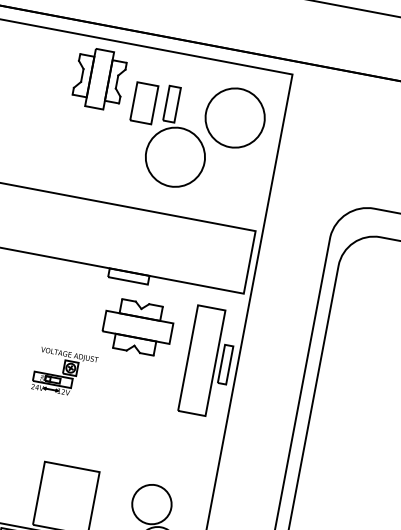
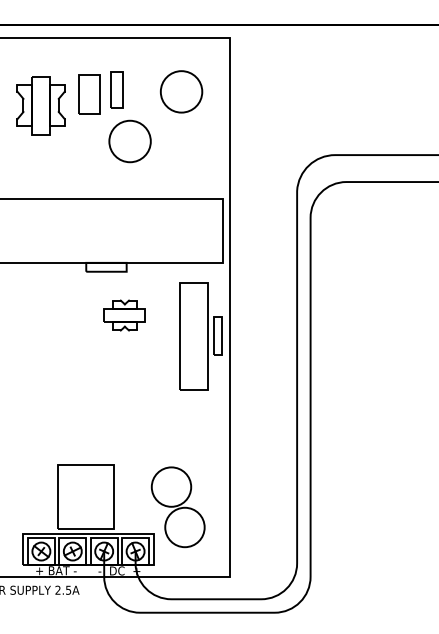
part: (99, 78) -> (40, 105), moved
circle: (235, 117) -> (181, 91), size x0.7
circle: (174, 157) -> (129, 141), size x0.7
part: (137, 327) -> (124, 315), size x0.6
part: (64, 372) -> (61, 373), removed

